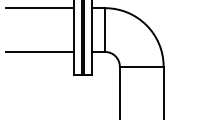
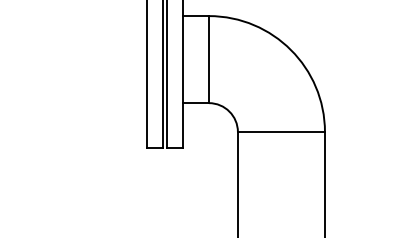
line: (39, 8) -> (78, 16), removed
line: (39, 52) -> (78, 104), removed

